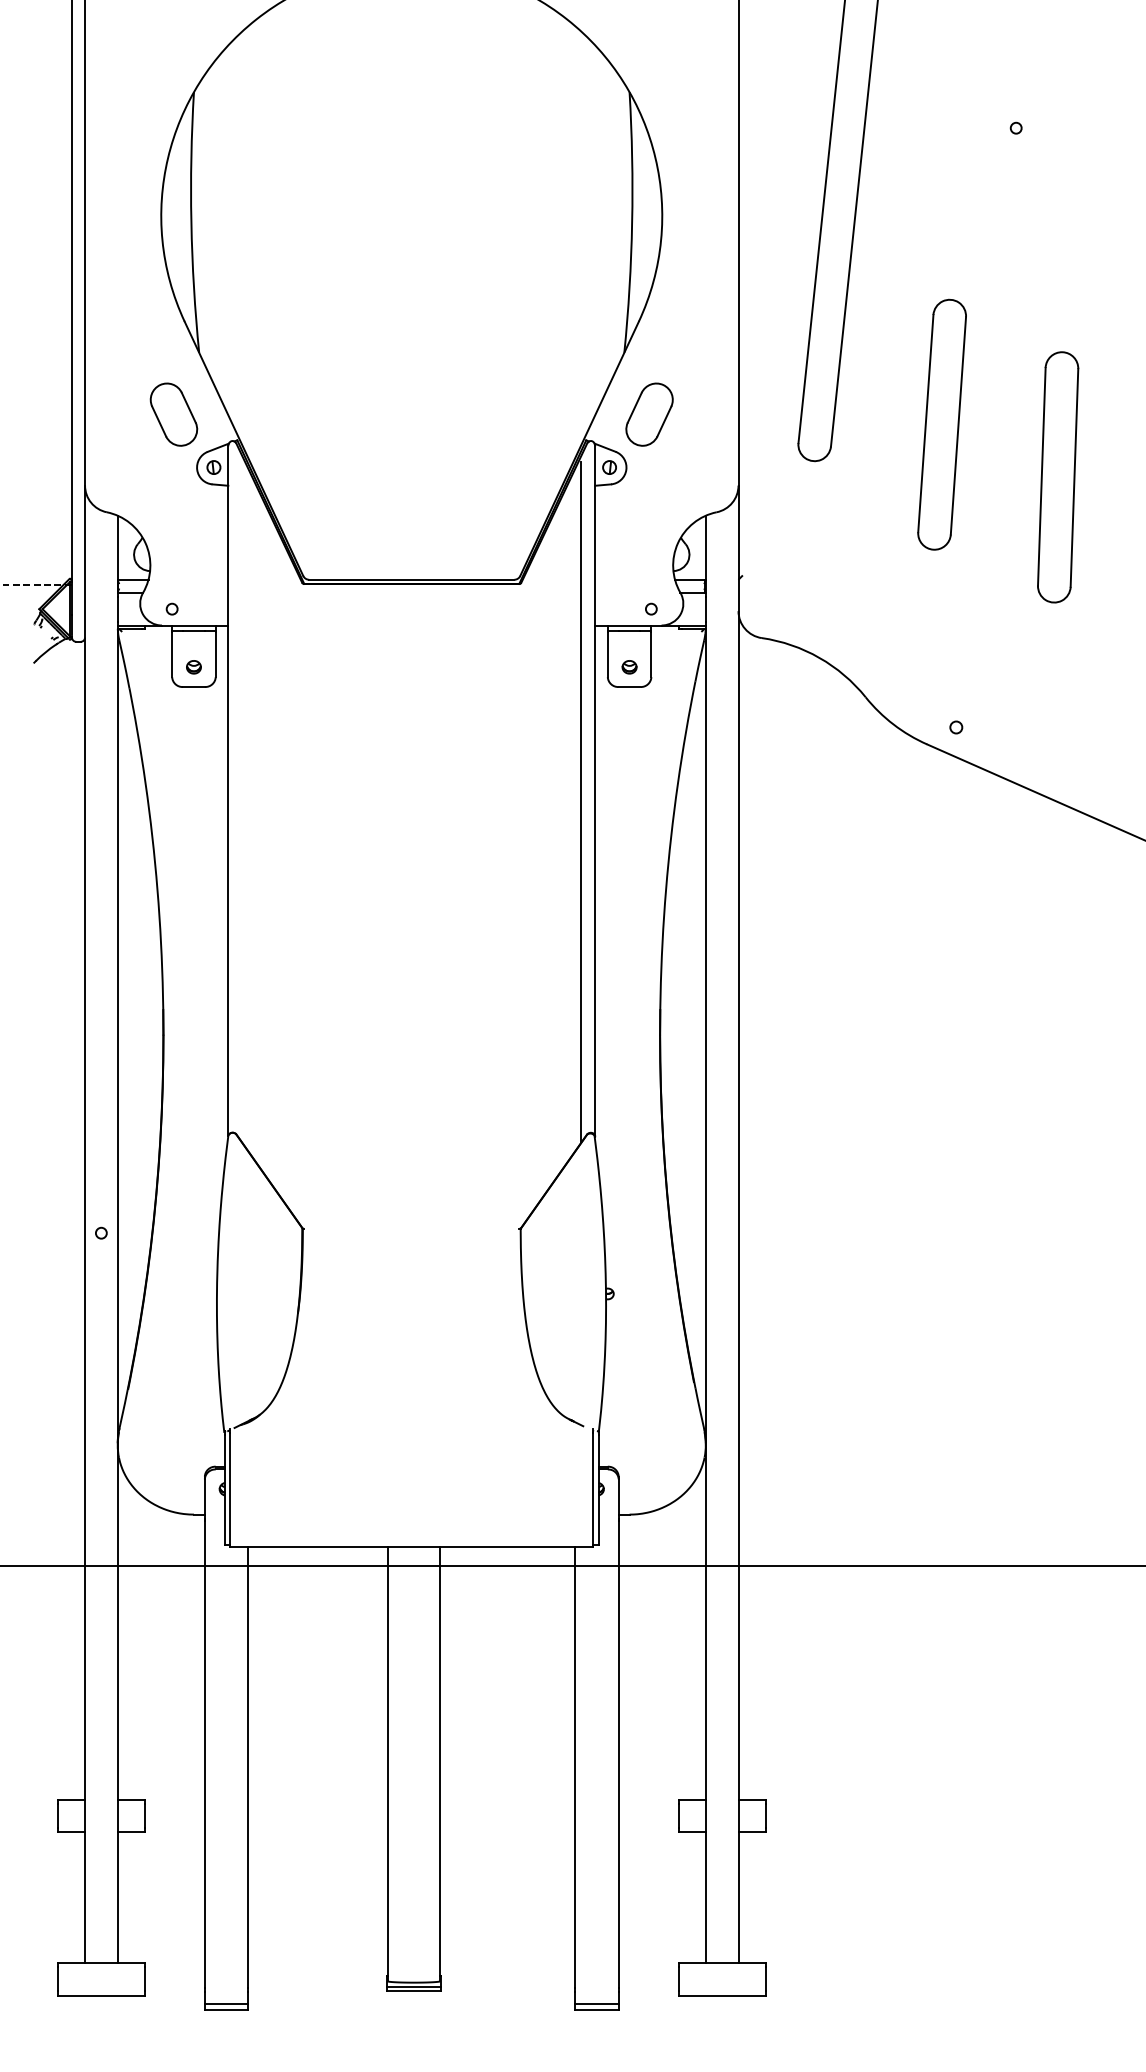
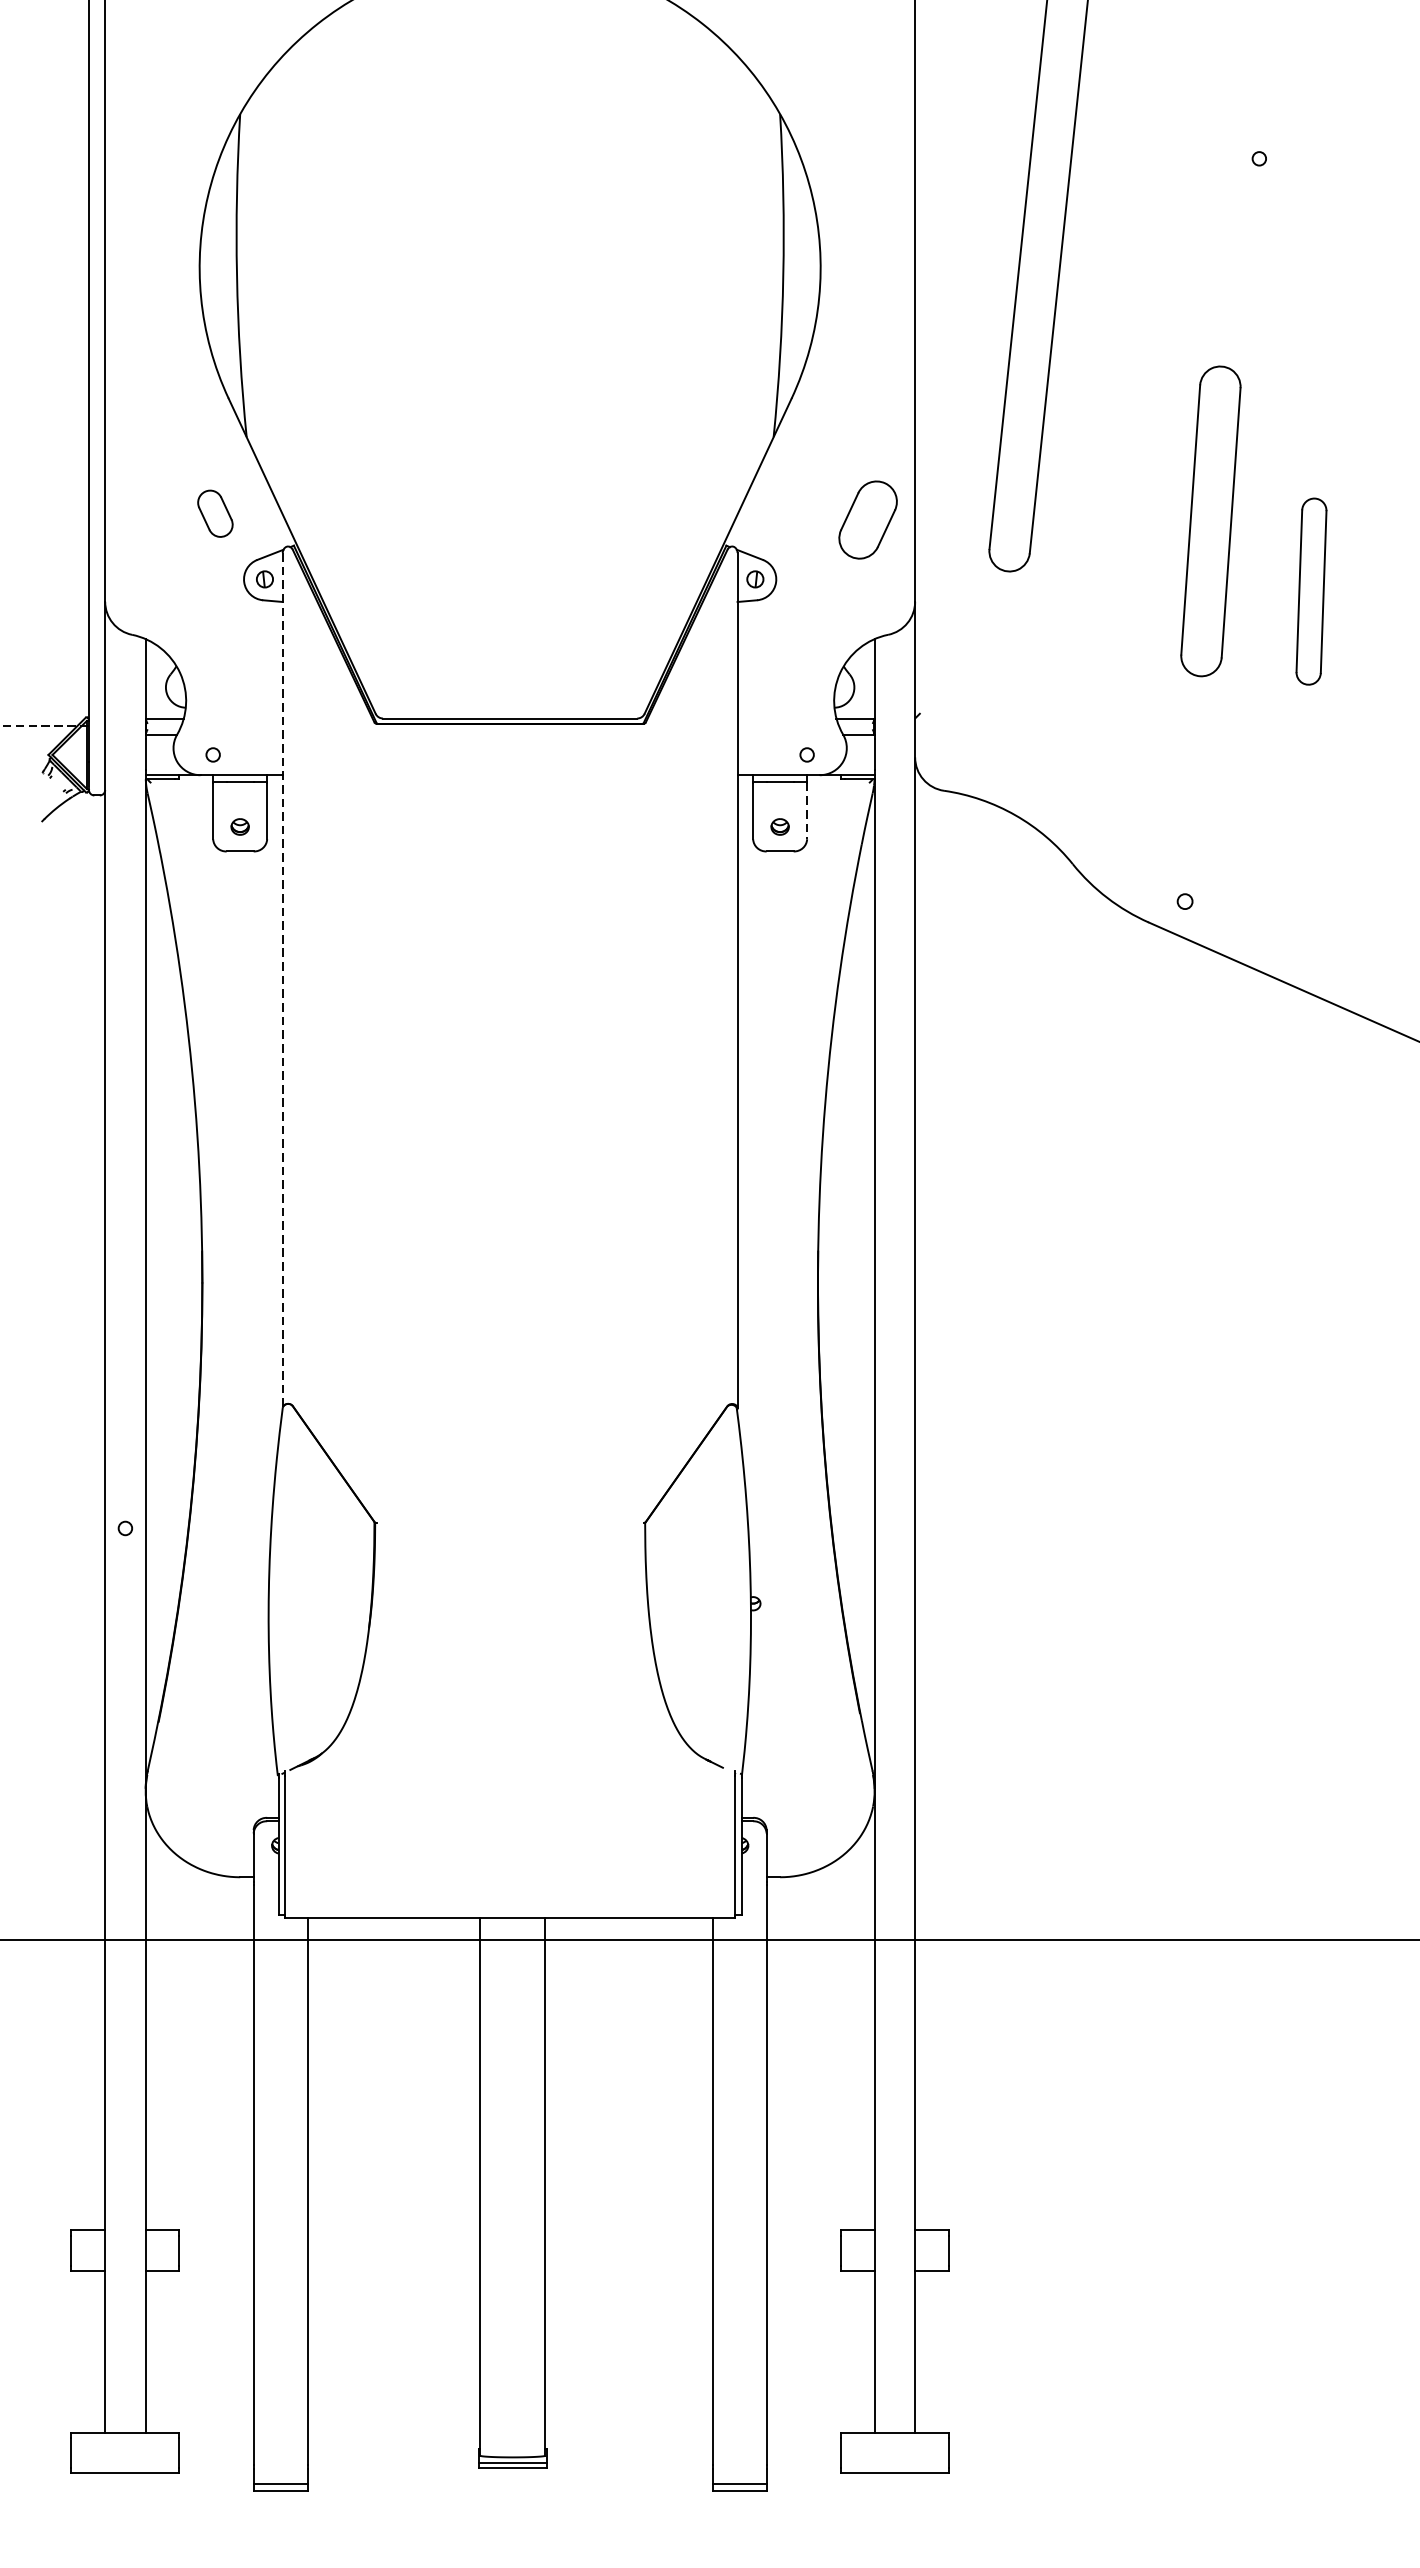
part: (173, 414) -> (214, 513), size x0.6
part: (649, 414) -> (868, 519), moved
part: (941, 424) -> (1210, 521), moved
part: (1058, 477) -> (1311, 591), size x0.6
line: (651, 654) -> (807, 811), solid -> dashed
line: (228, 791) -> (282, 980), solid -> dashed
line: (580, 802) -> (719, 994), removed

